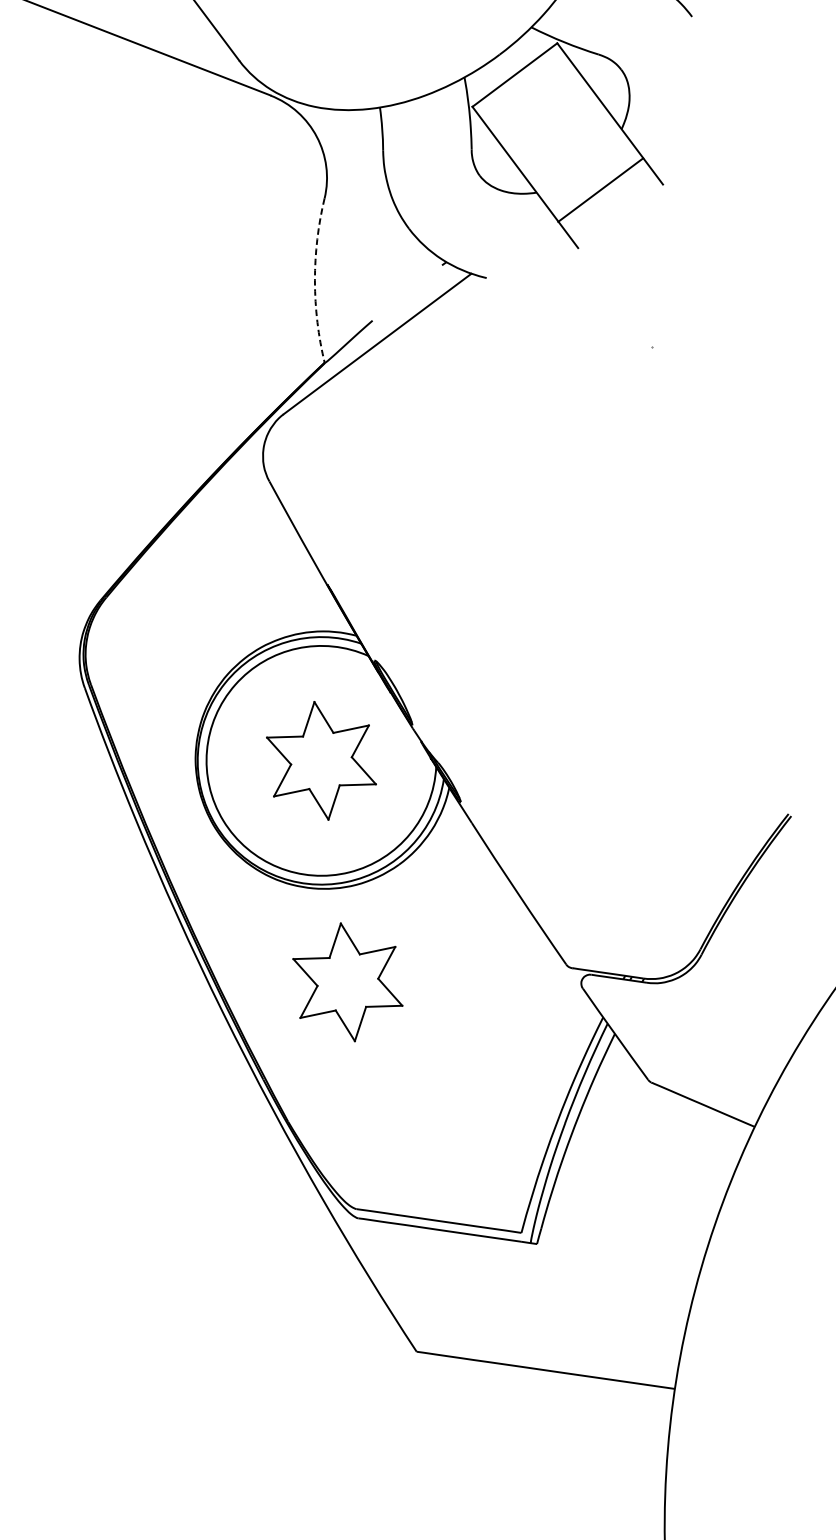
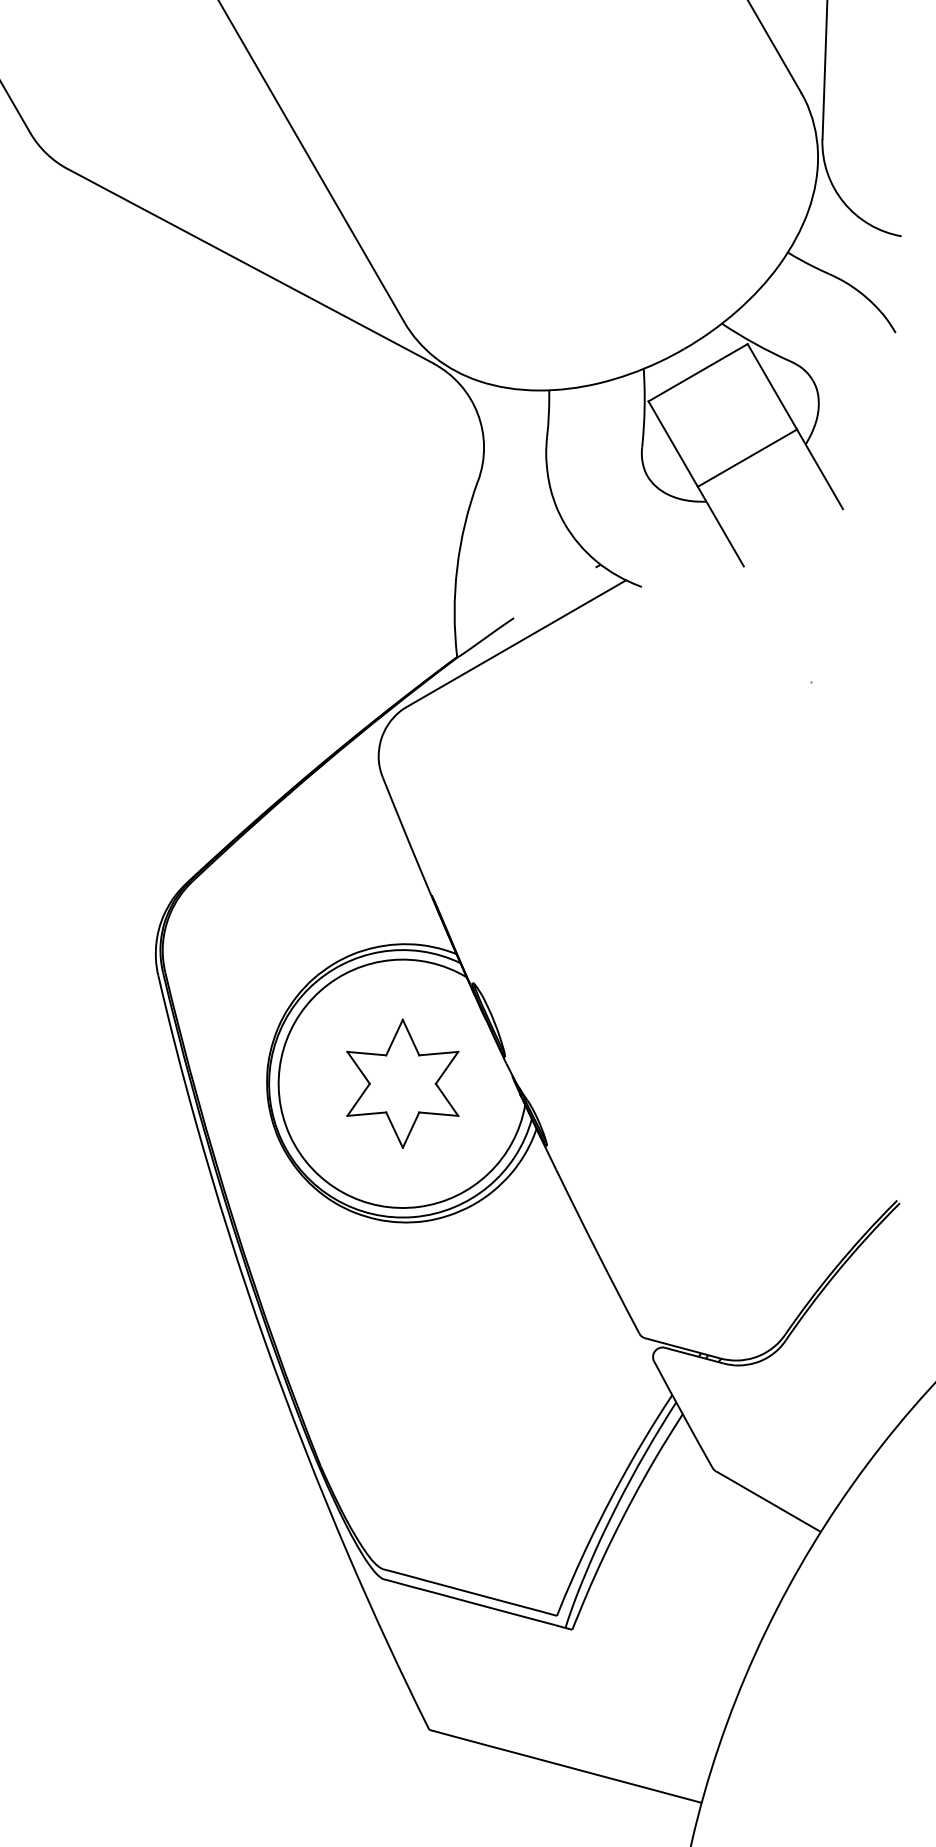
line: (600, 189) -> (747, 457), moved
arc: (315, 280) -> (457, 567), dashed -> solid
part: (347, 982) -> (402, 1324), removed

